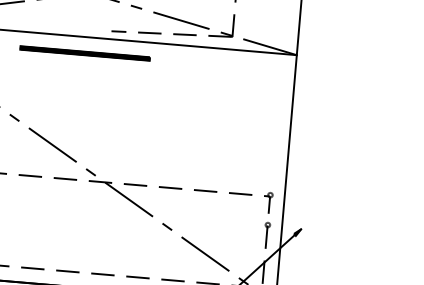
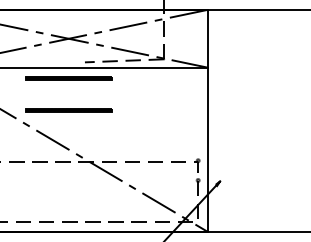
line: (80, 102) -> (68, 110), added

